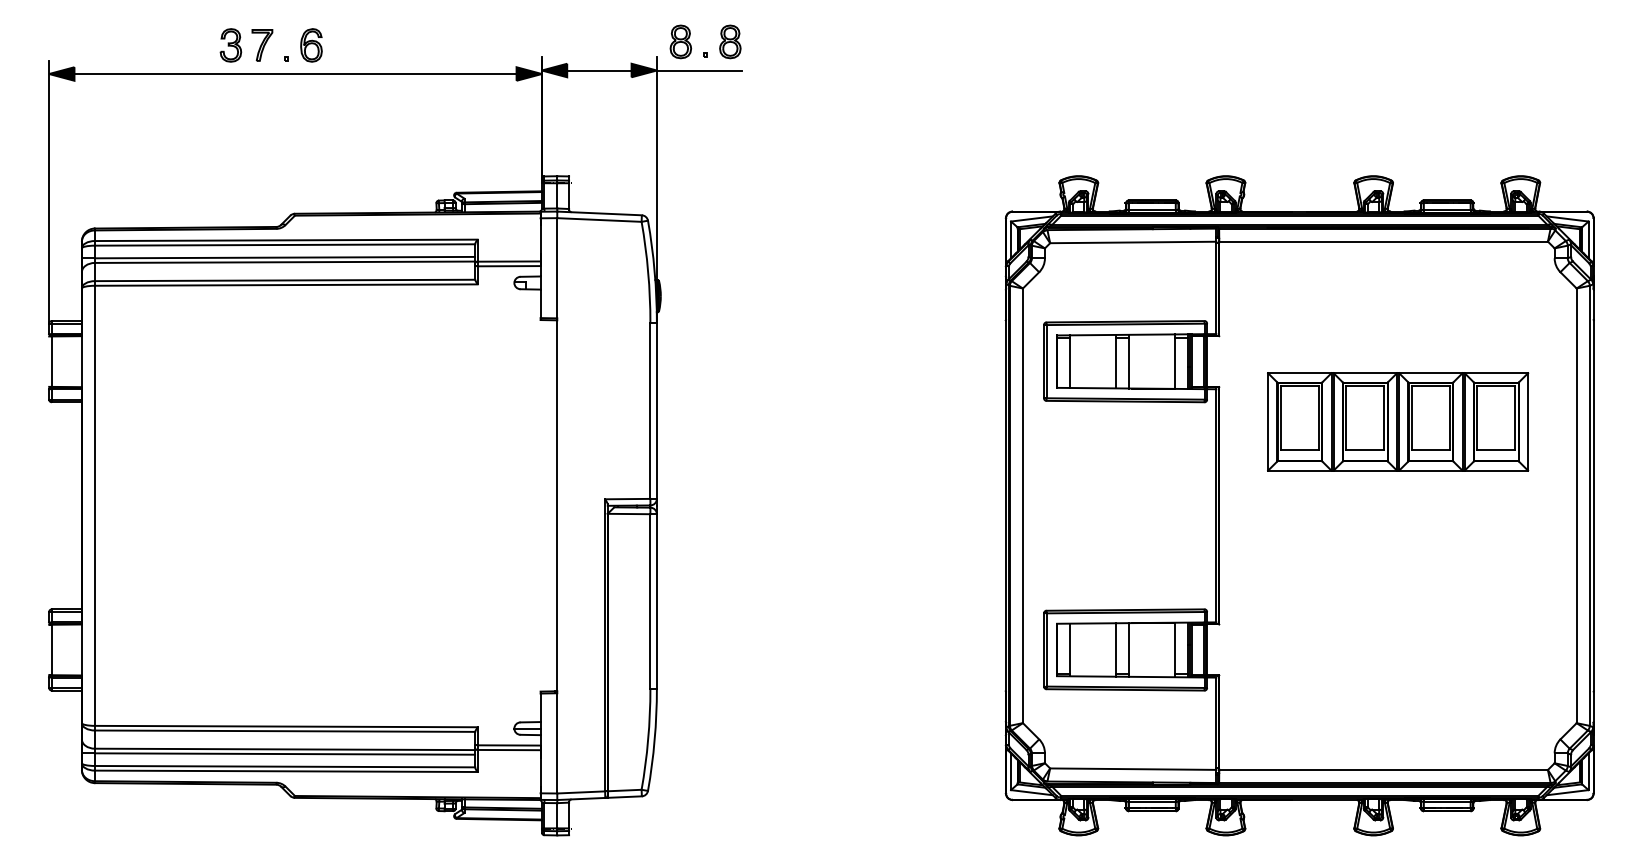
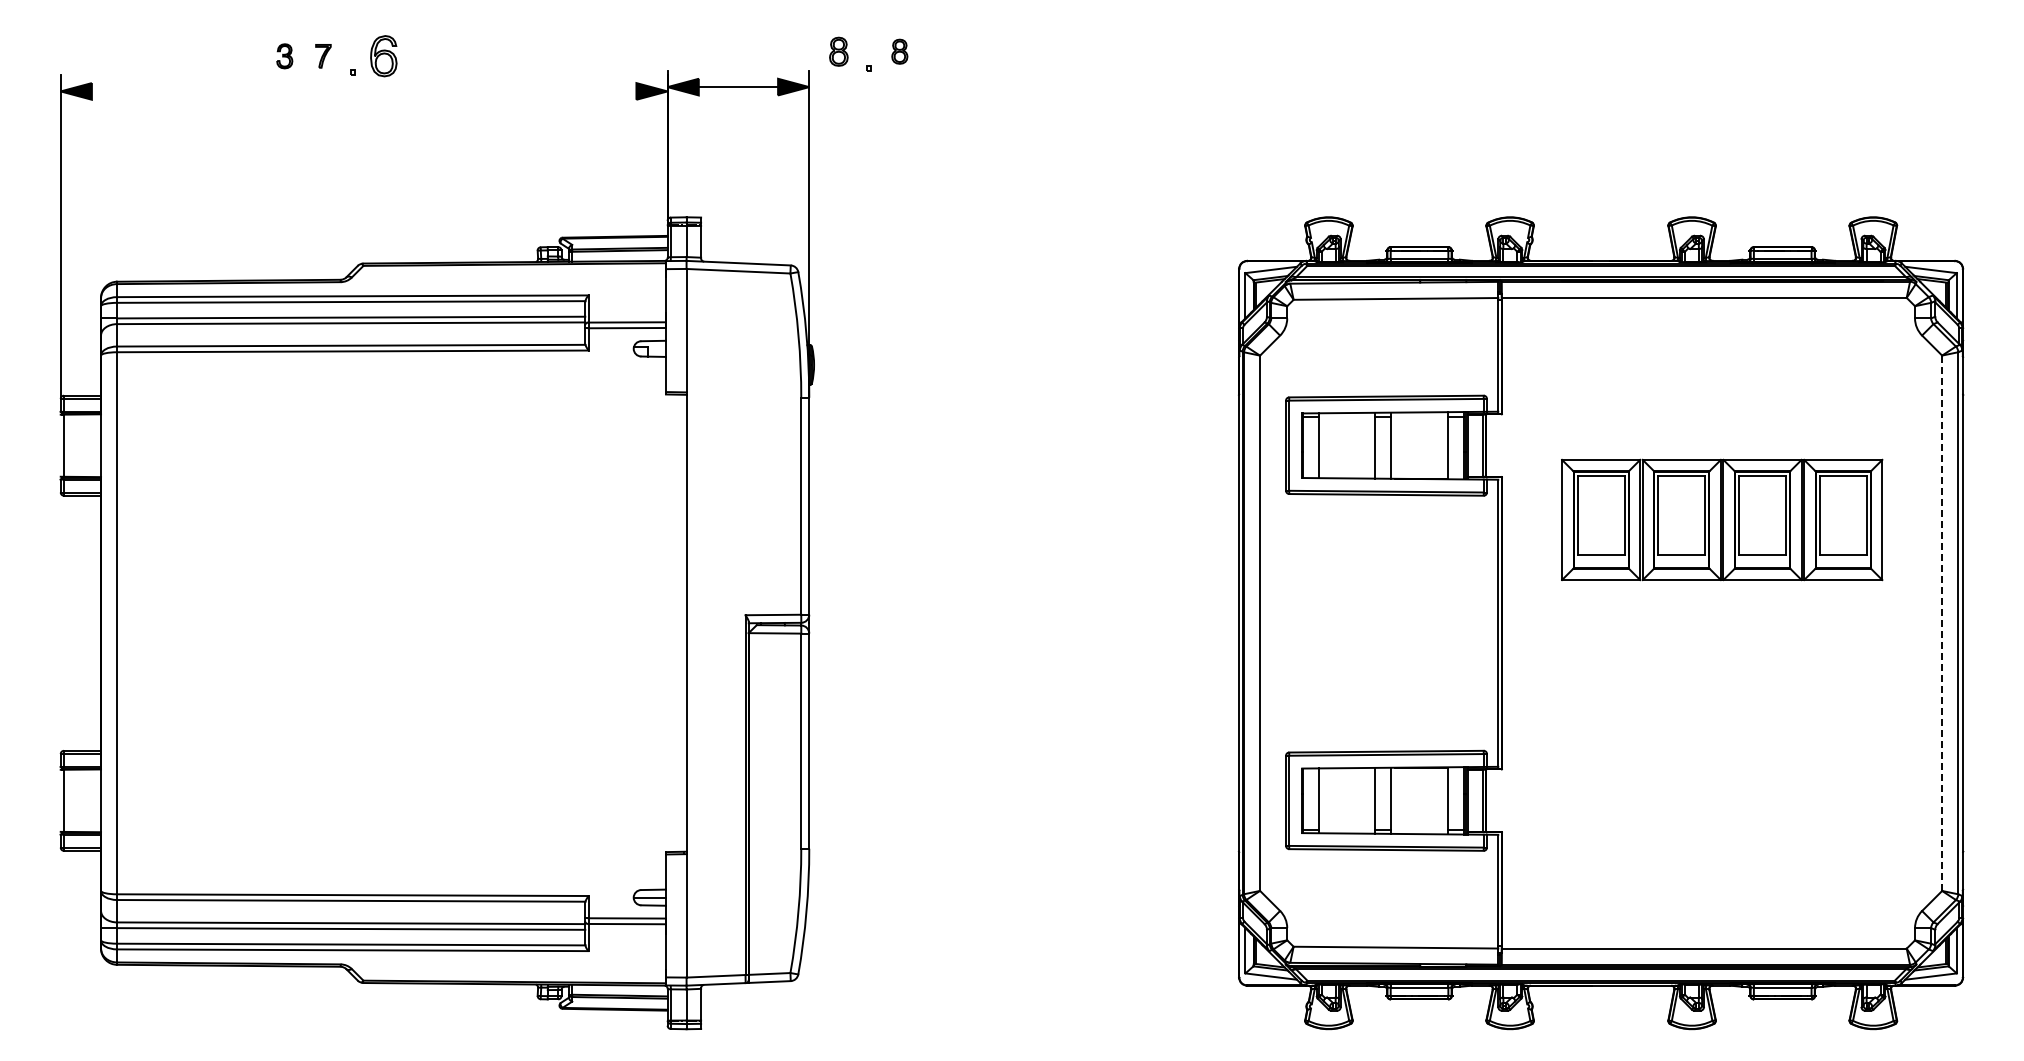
part: (680, 41) -> (838, 51), size x0.7
part: (730, 41) -> (899, 51), size x0.6
part: (230, 45) -> (284, 56), size x0.6
part: (262, 45) -> (323, 56), size x0.6
line: (699, 70) -> (861, 87), removed
line: (294, 74) -> (363, 91), removed
line: (1576, 506) -> (1942, 623), solid -> dashed

